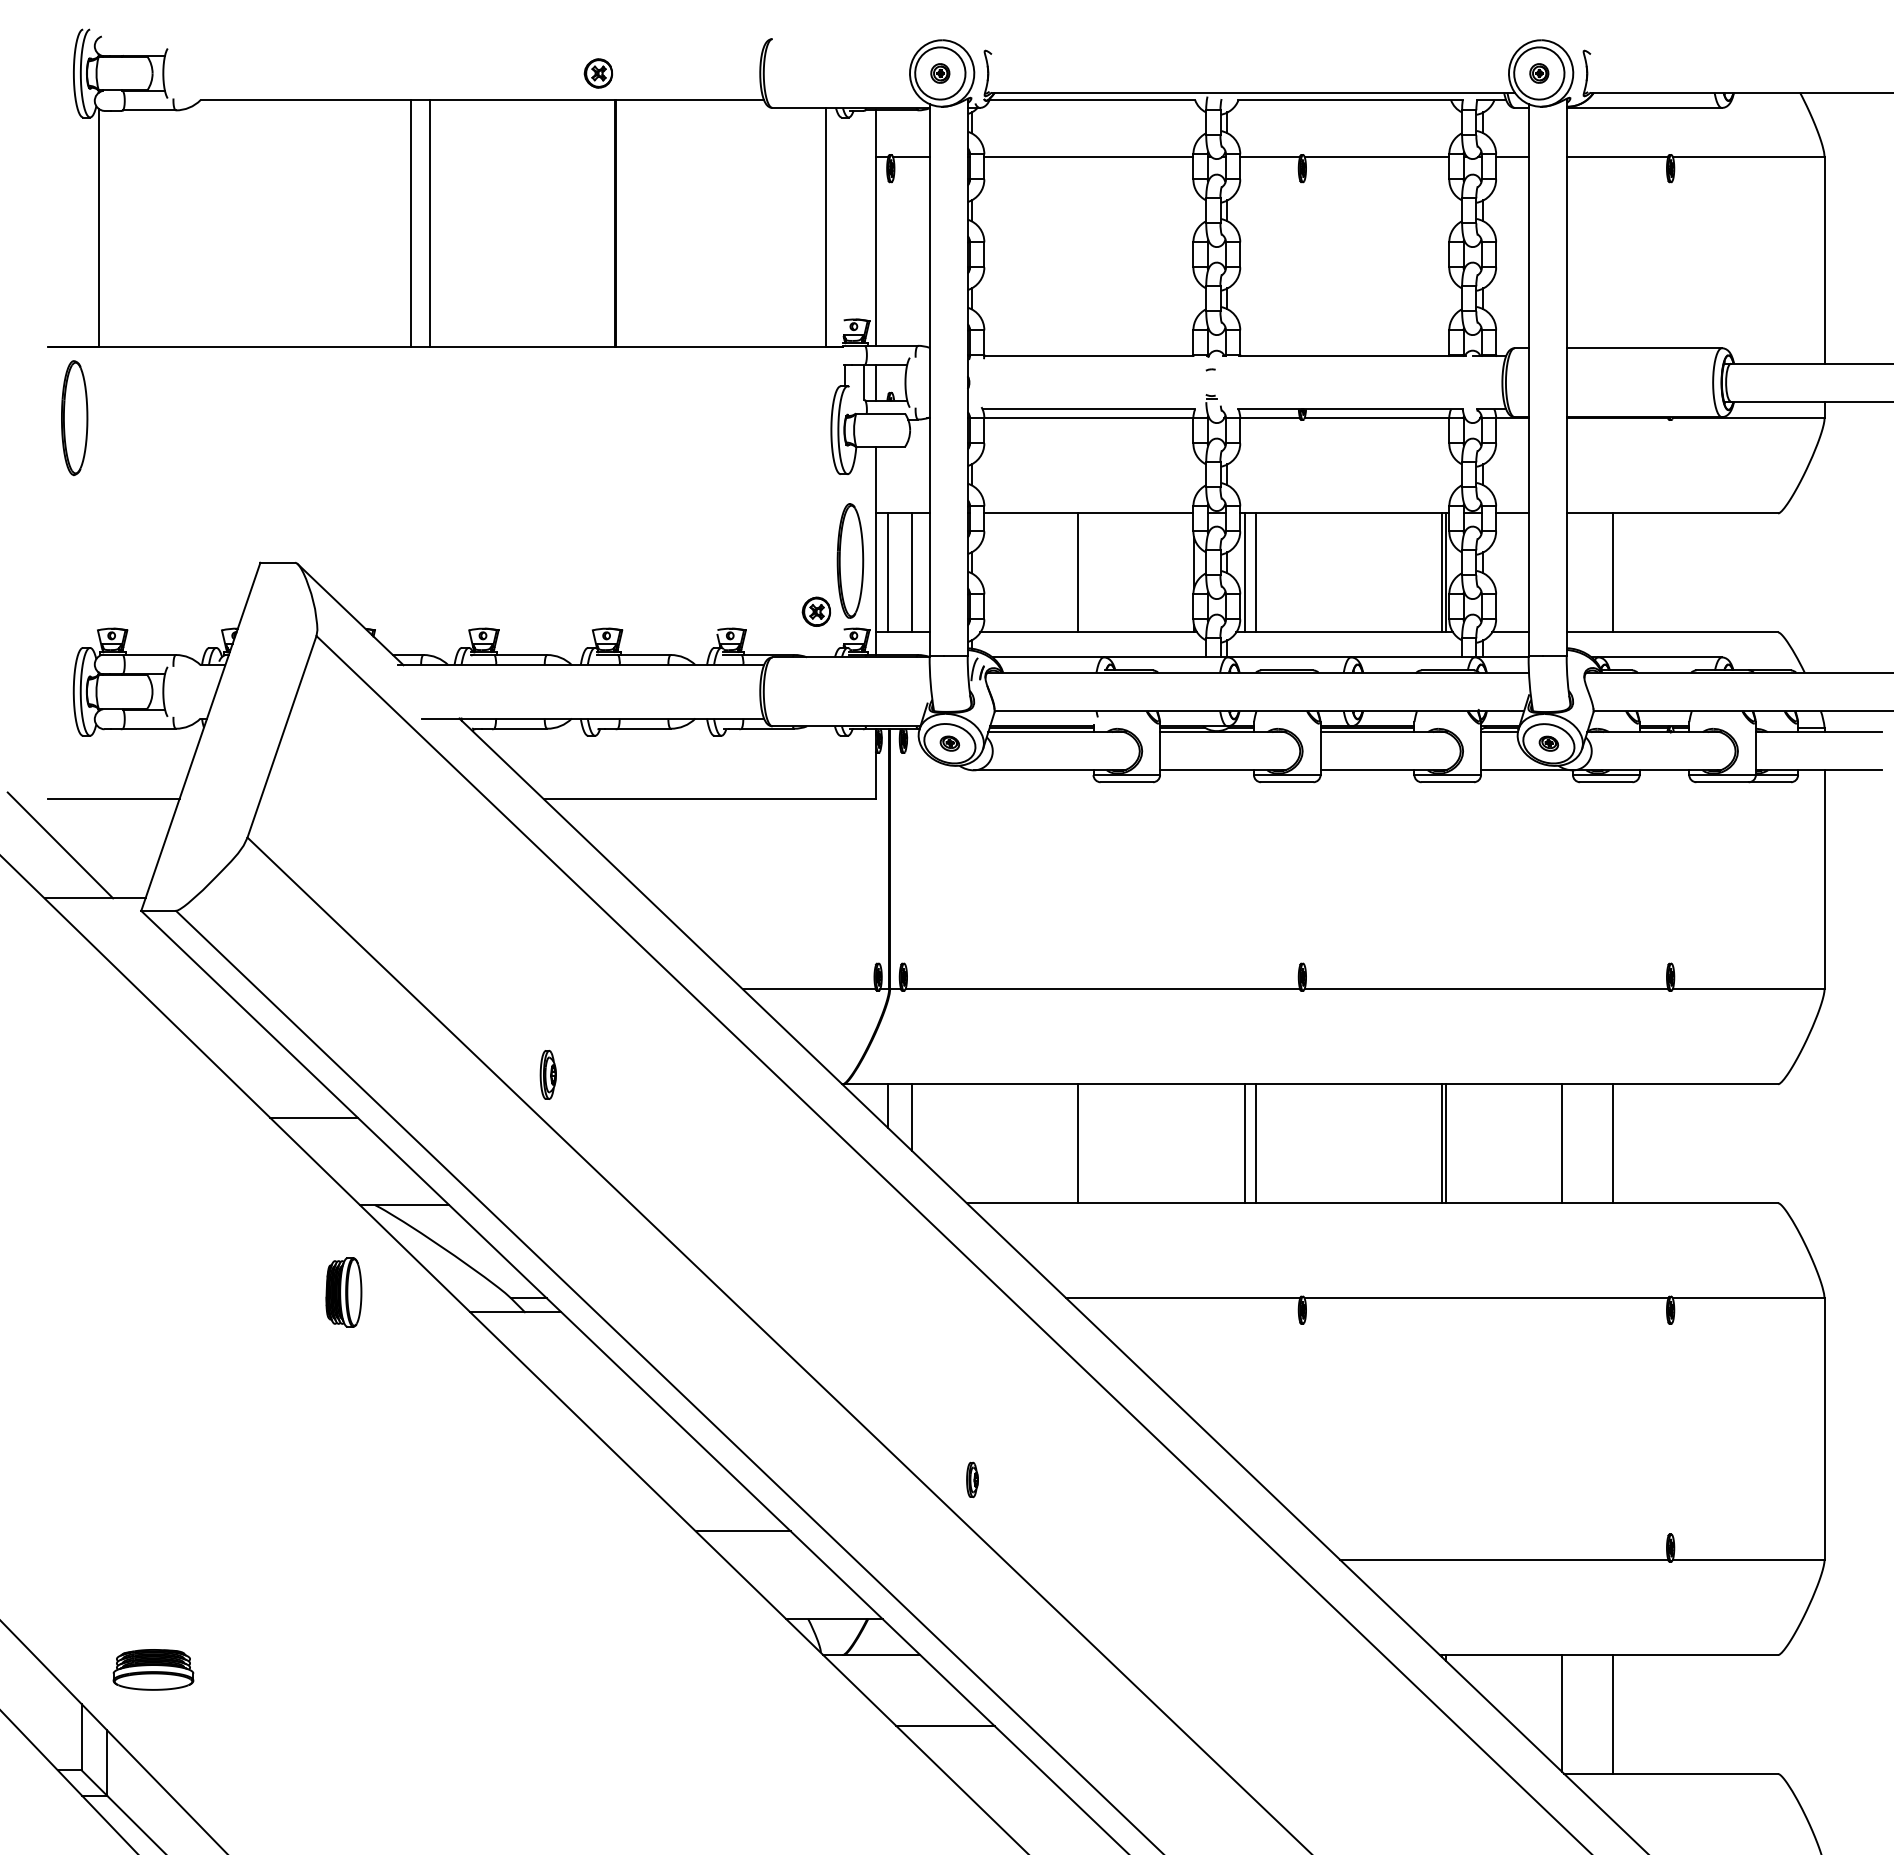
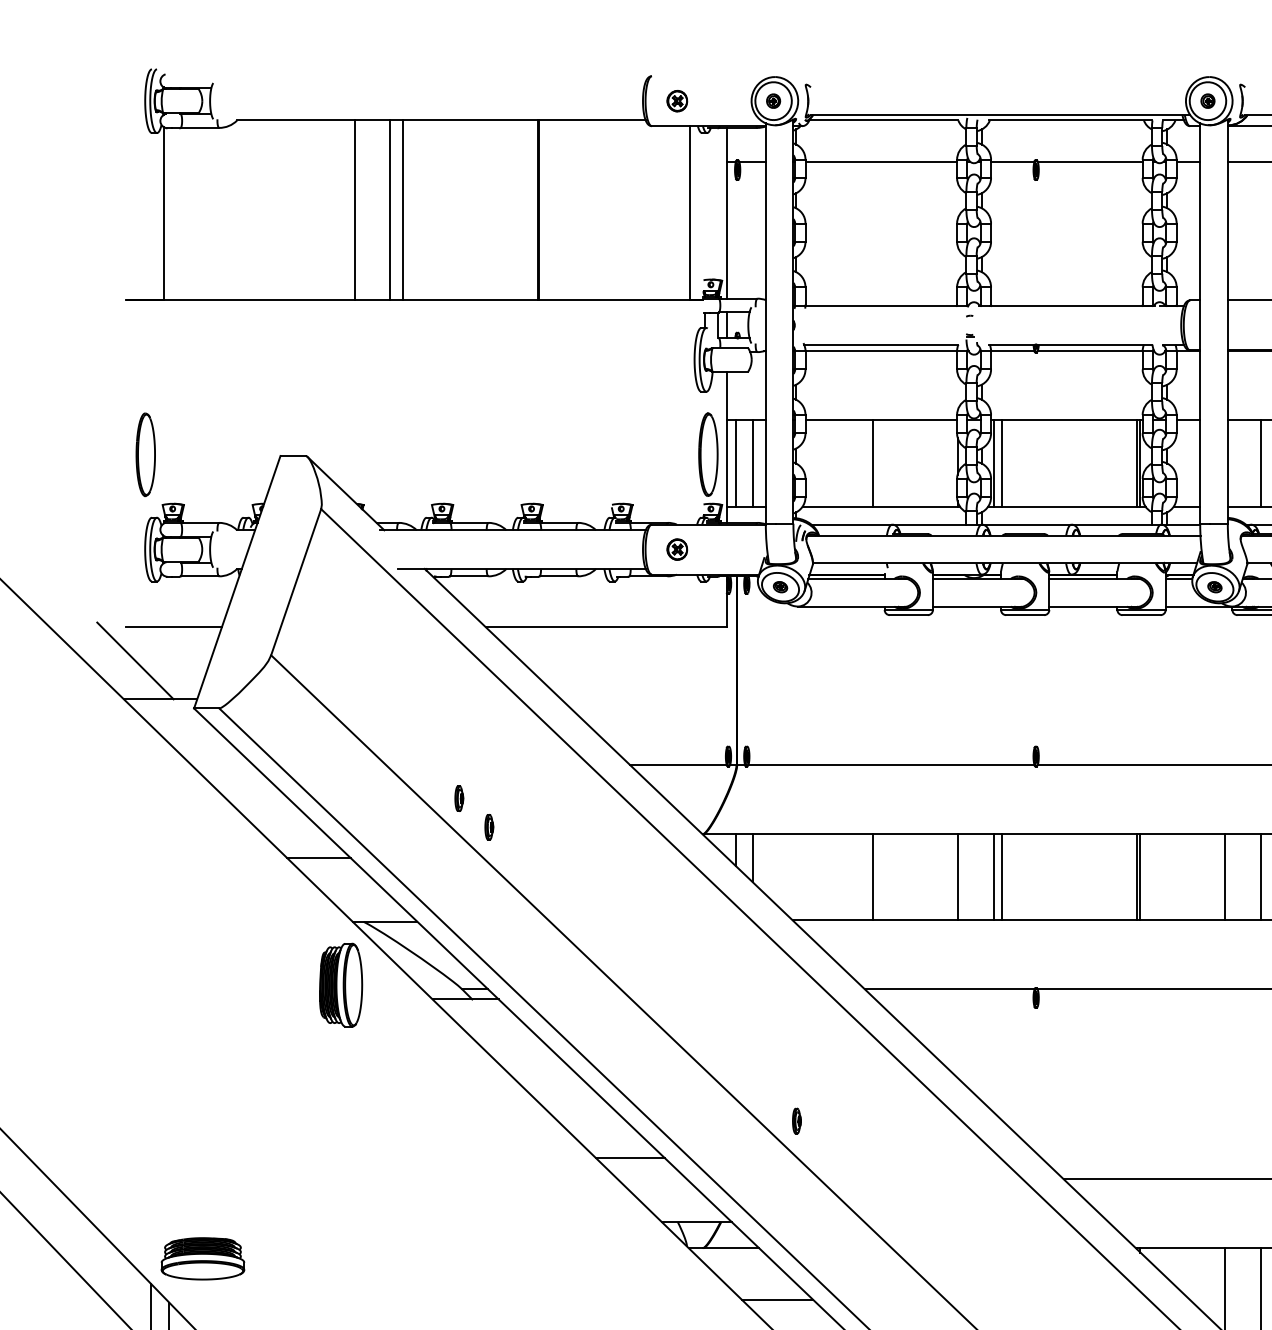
part: (598, 73) -> (677, 101), moved
line: (363, 223) -> (355, 209), added
part: (74, 418) -> (145, 455), moved
part: (816, 611) -> (677, 549), moved
part: (506, 1035) -> (458, 798), added
part: (548, 1074) -> (489, 827), size x0.71
line: (1194, 1143) -> (957, 877), added
part: (343, 1292) -> (340, 985), size x1.67
part: (153, 1669) -> (202, 1258), size x1.43

